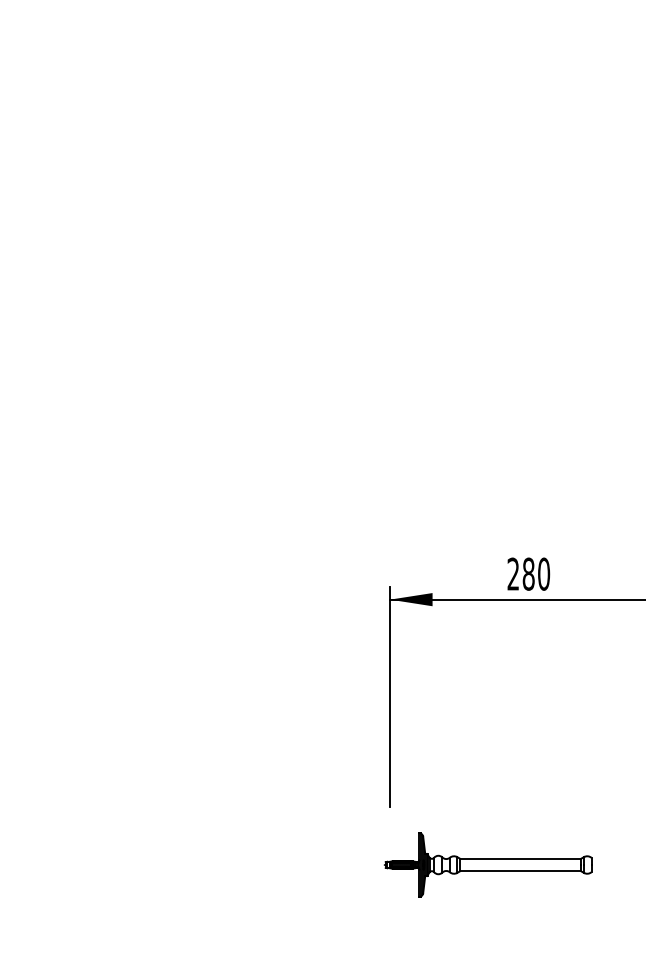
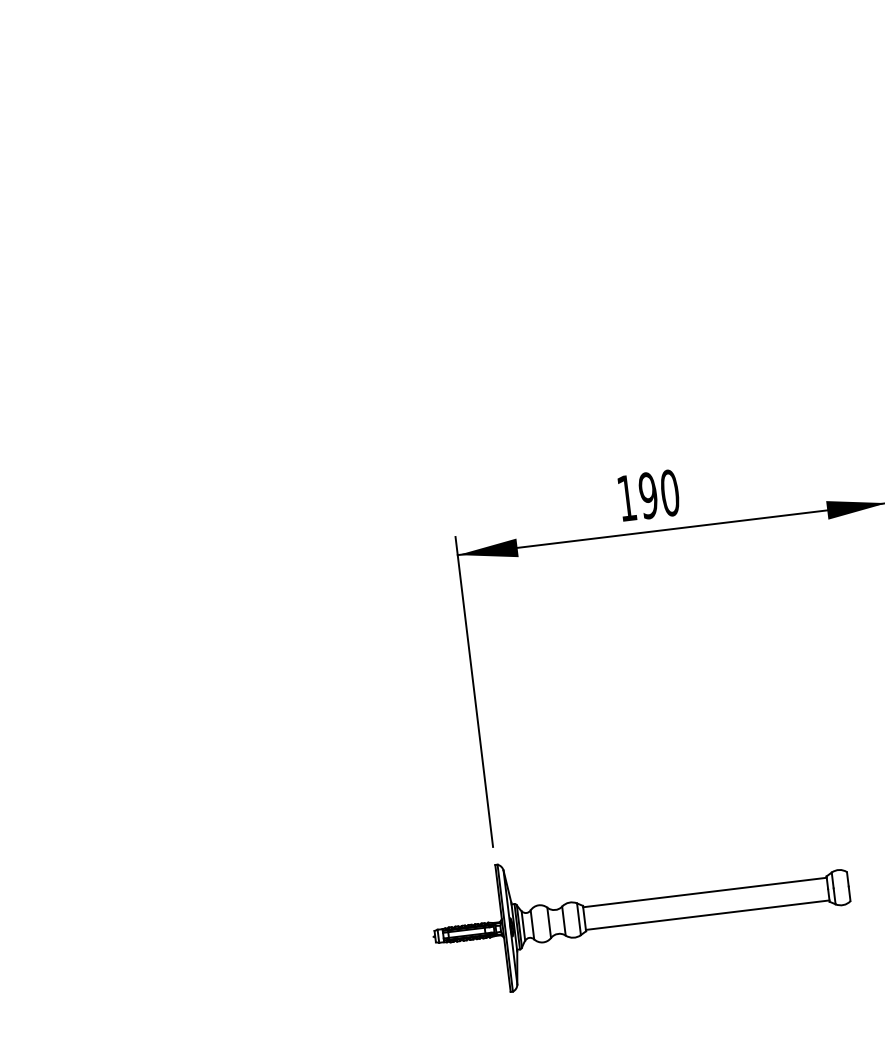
text: (520, 573) -> (636, 496), 280 -> 190
part: (487, 864) -> (639, 911), size x1.43

